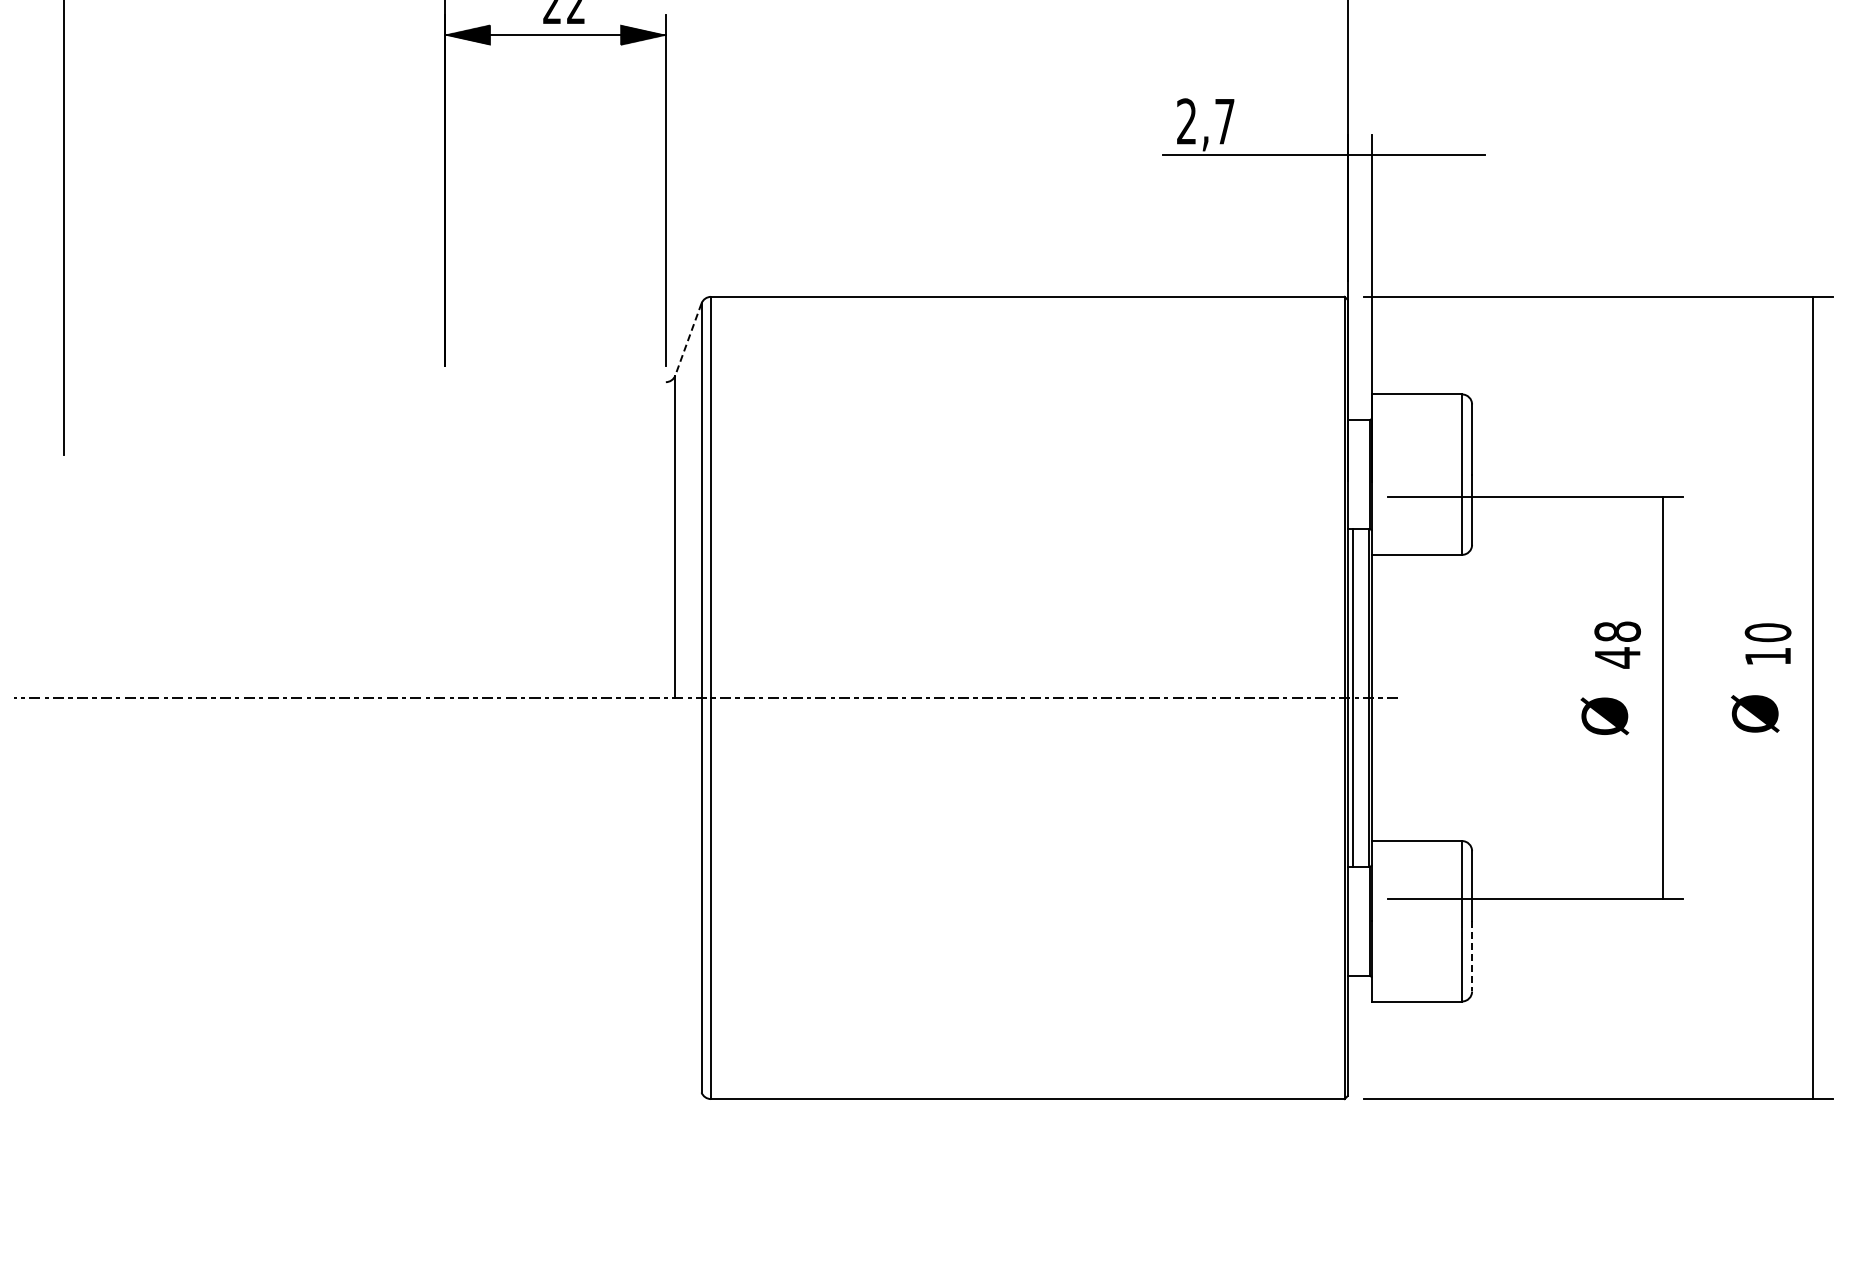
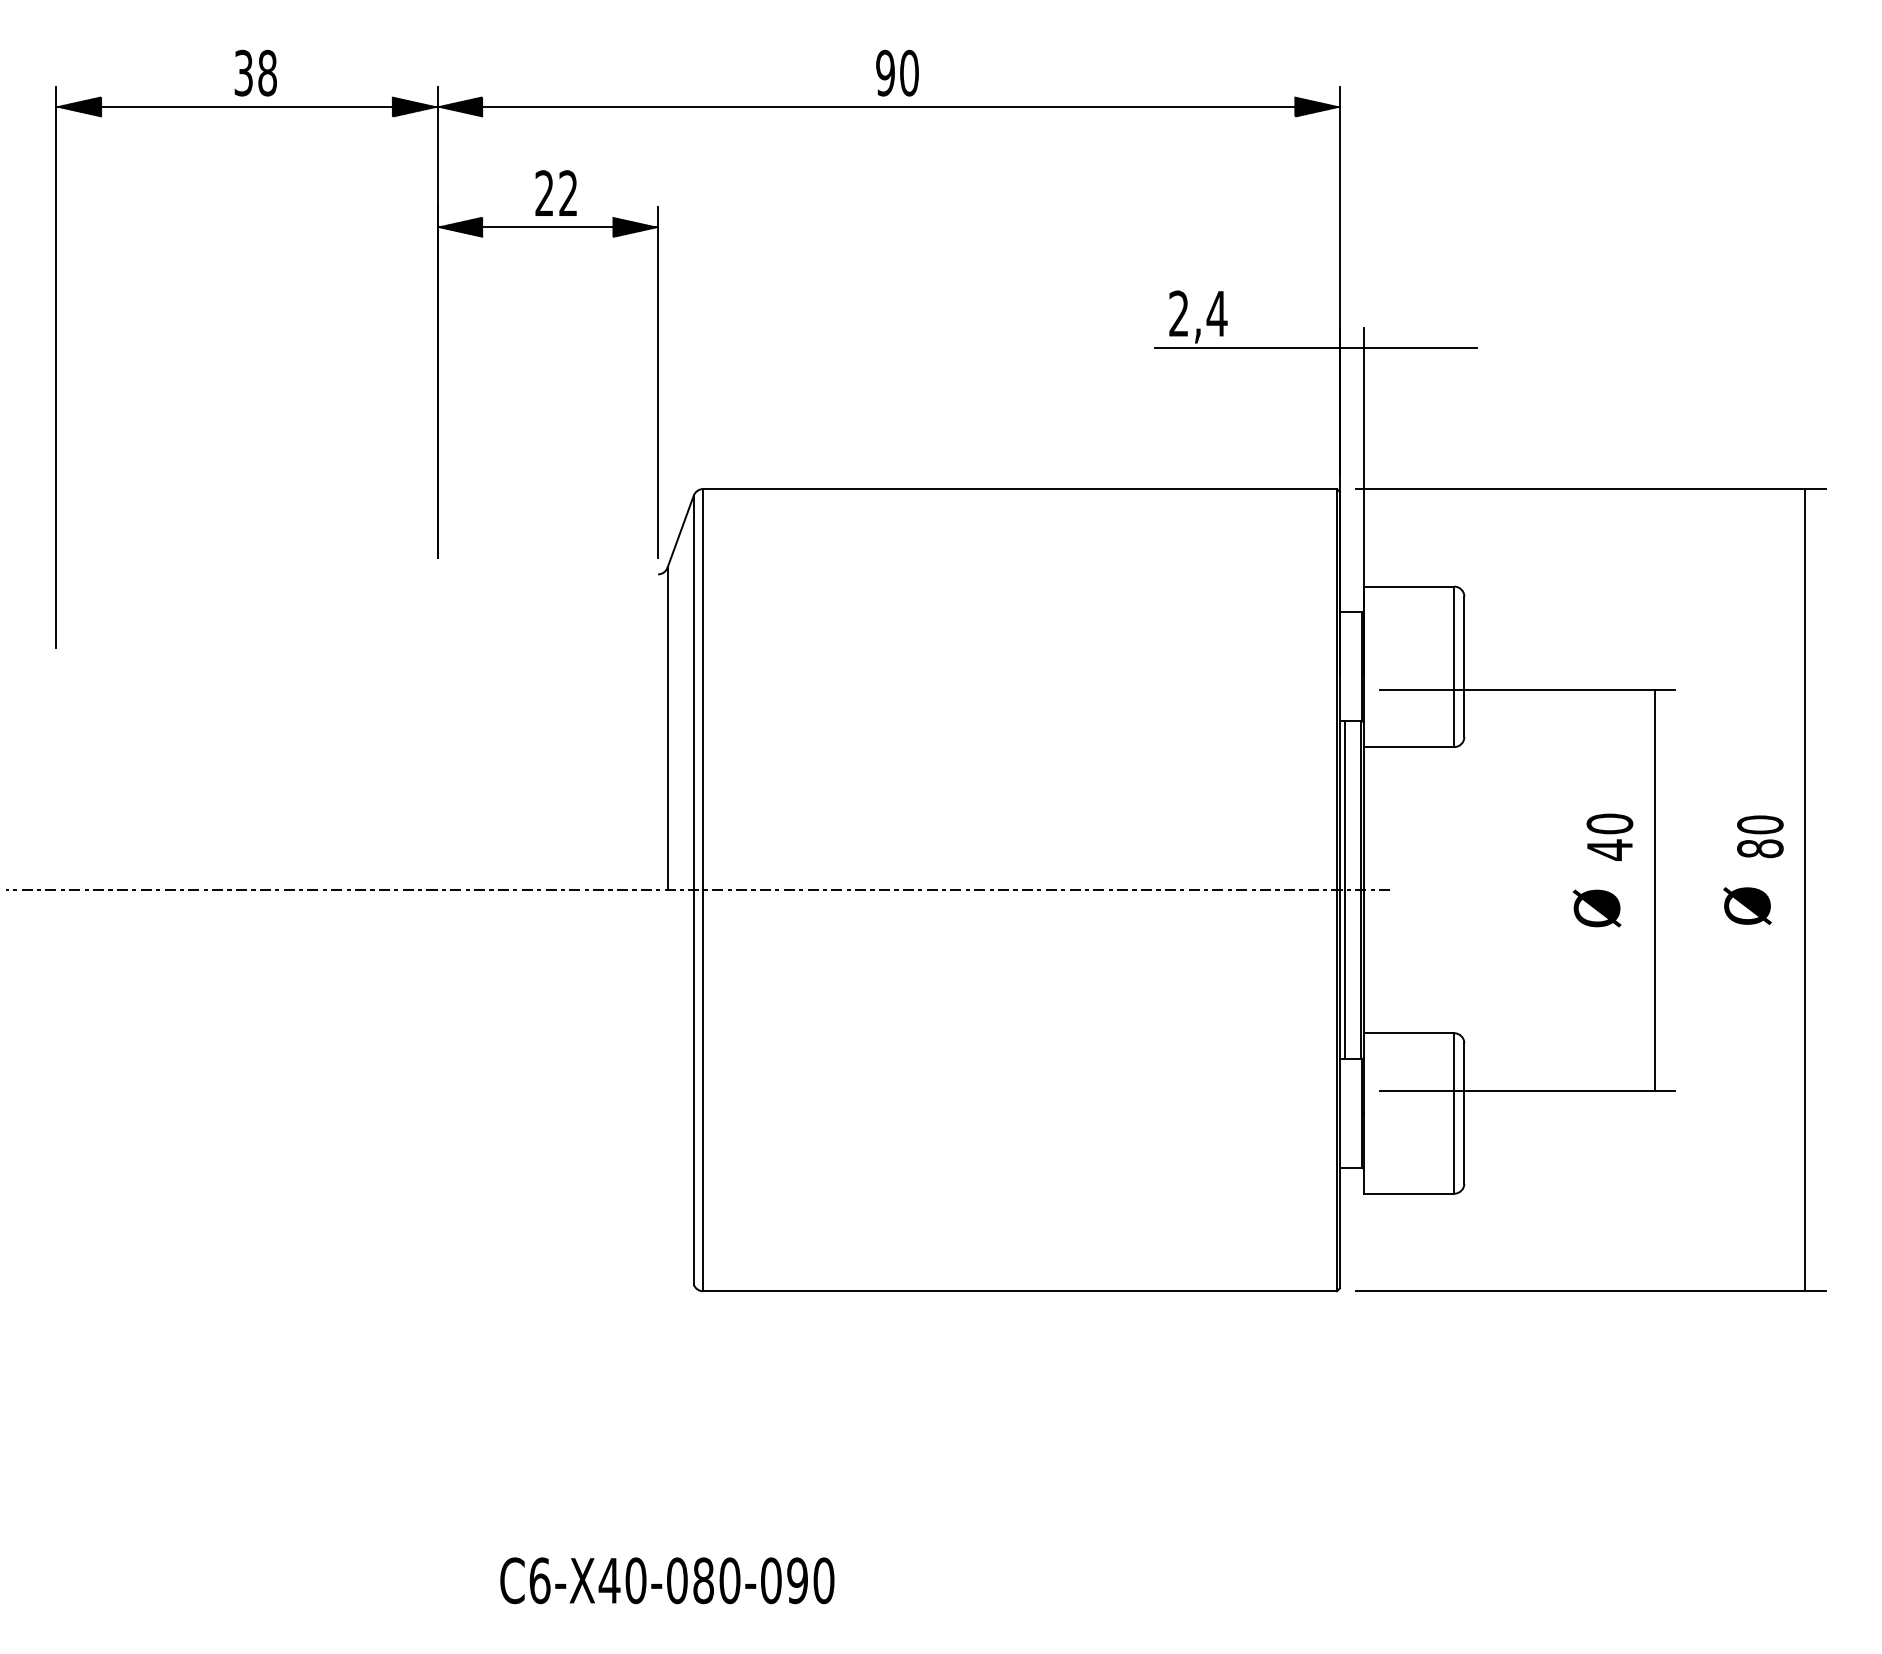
text: (1224, 121) -> (1216, 313), 2,7 -> 2,4
line: (688, 340) -> (680, 532), dashed -> solid
text: (1618, 631) -> (1610, 823), 48 -> 40
text: (1768, 656) -> (1760, 848), 10 -> 80
line: (1472, 957) -> (1464, 1149), dashed -> solid

